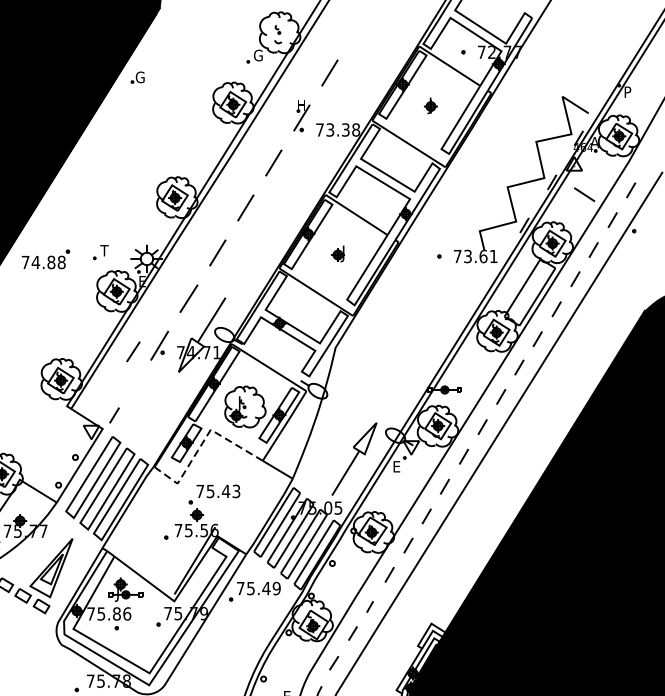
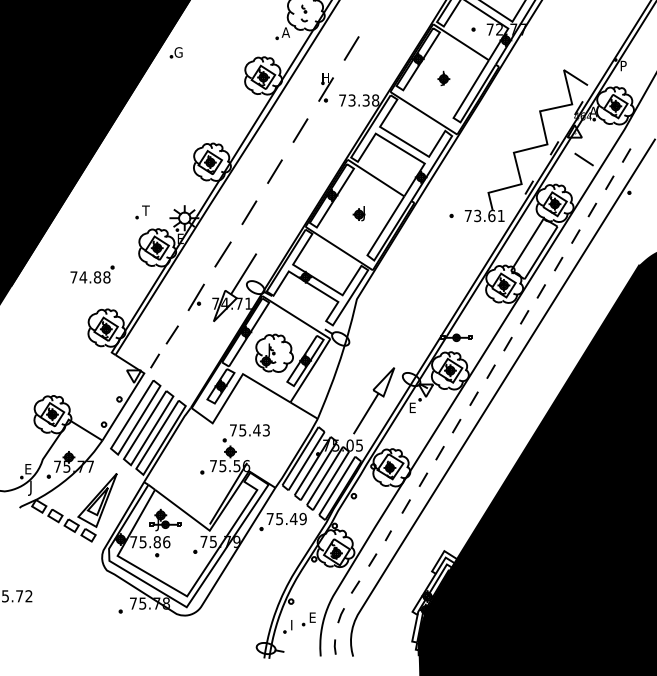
text: (257, 55) -> (285, 32), G -> A
part: (45, 259) -> (92, 274), moved
line: (132, 351) -> (171, 334), moved
line: (202, 442) -> (235, 385), dashed -> solid

